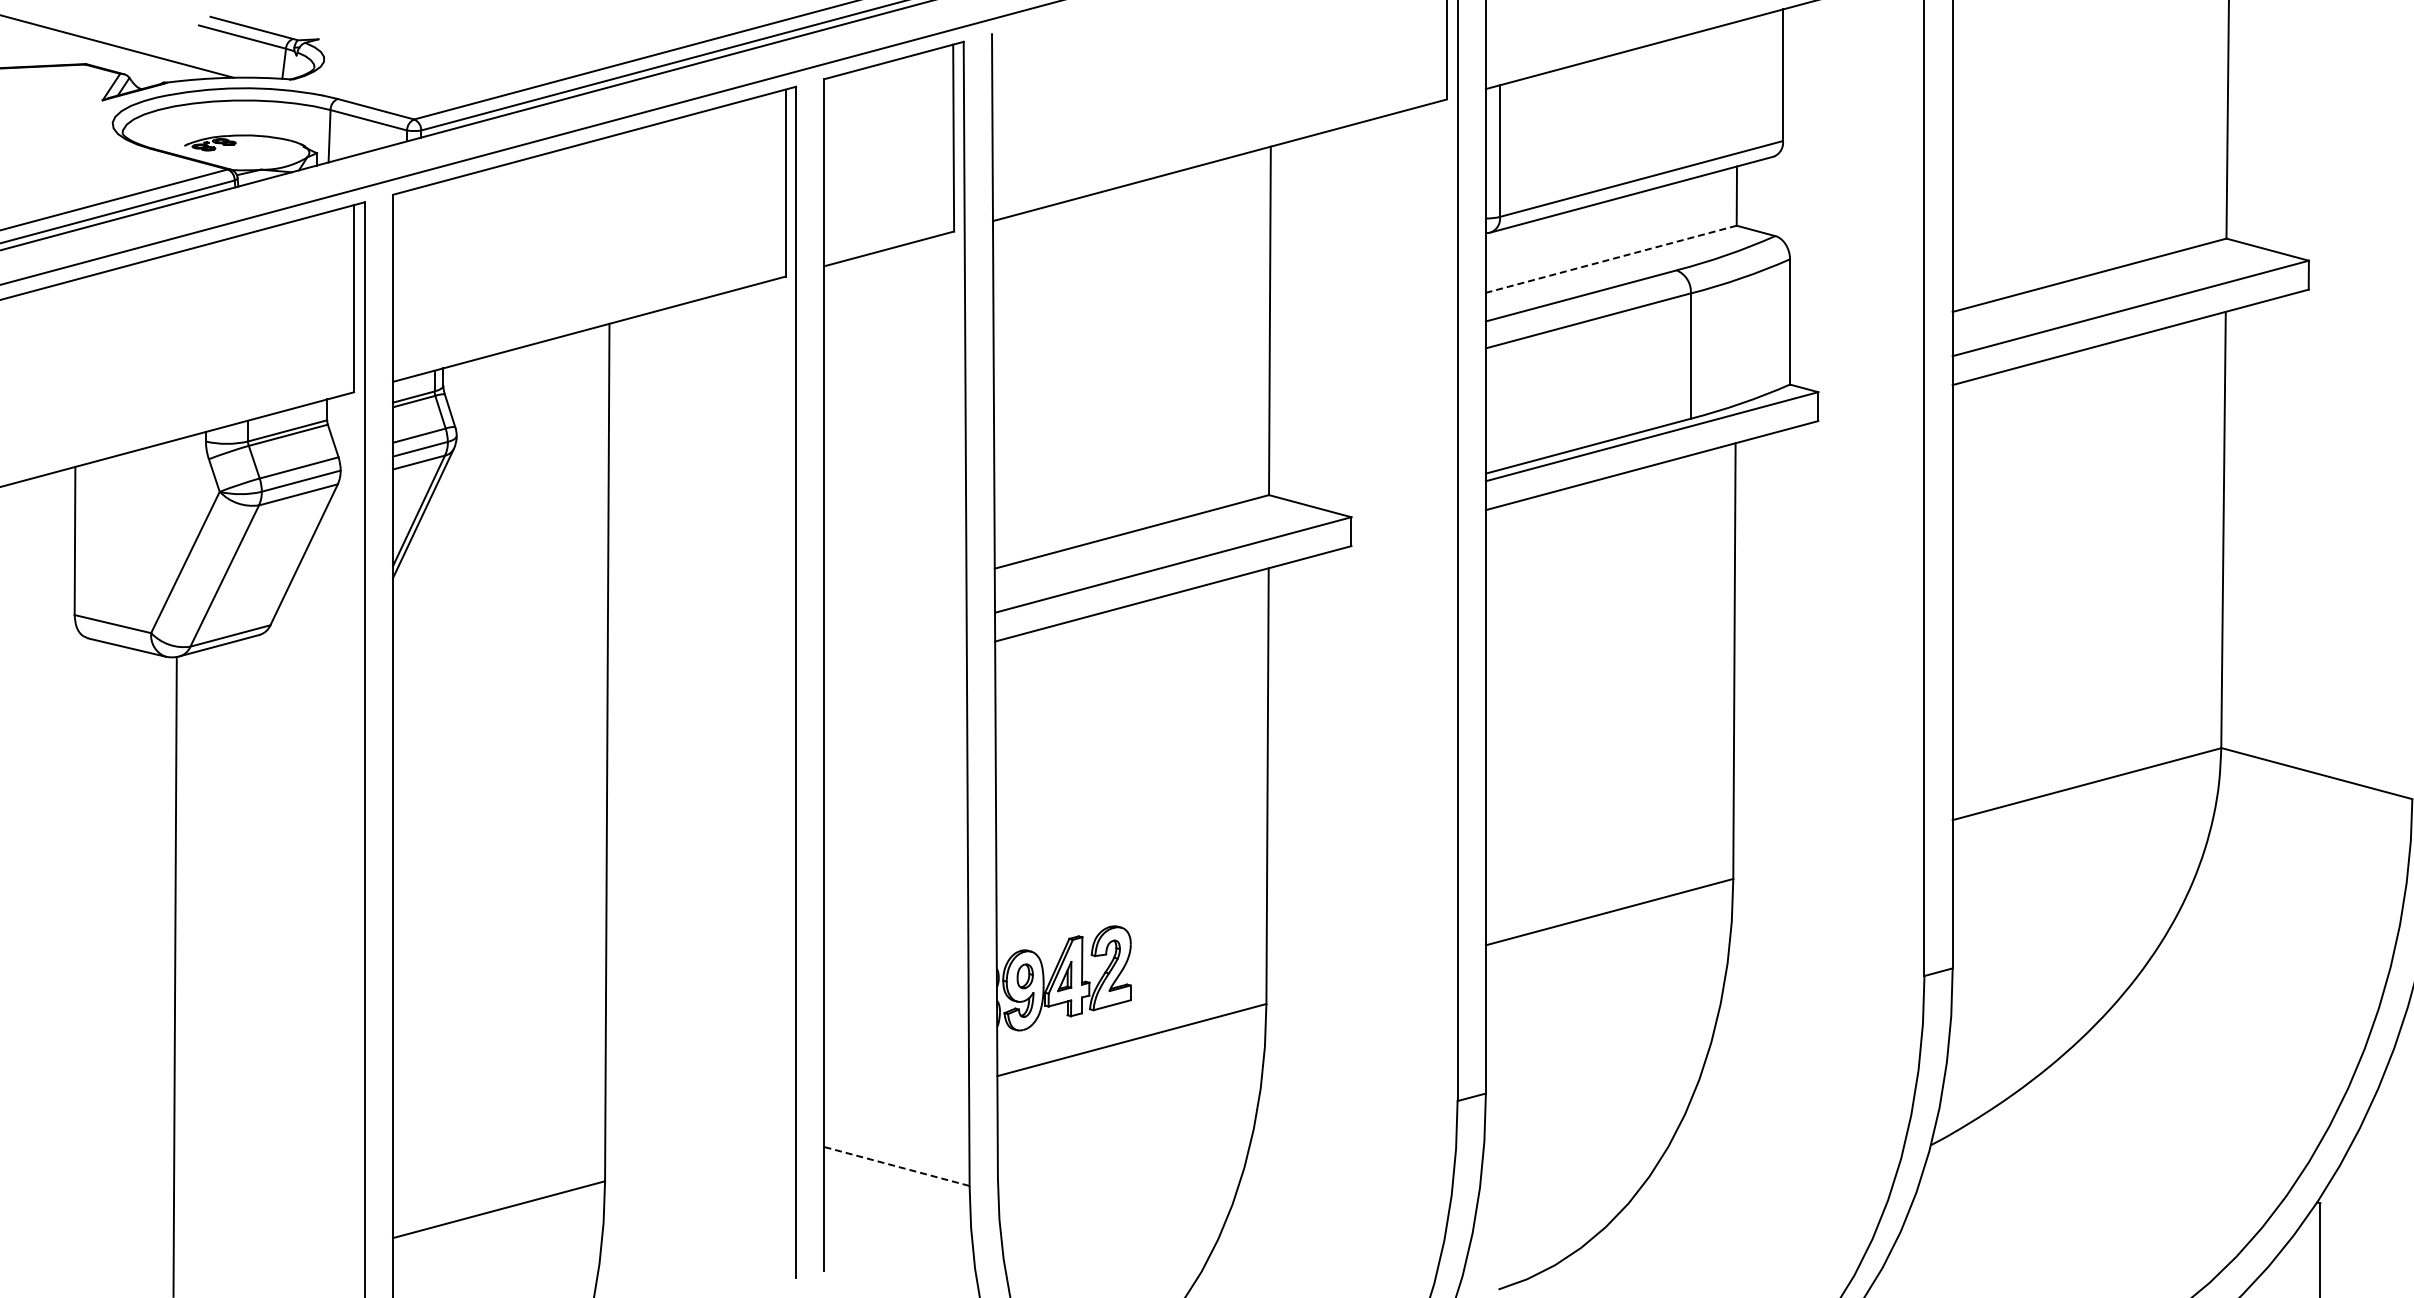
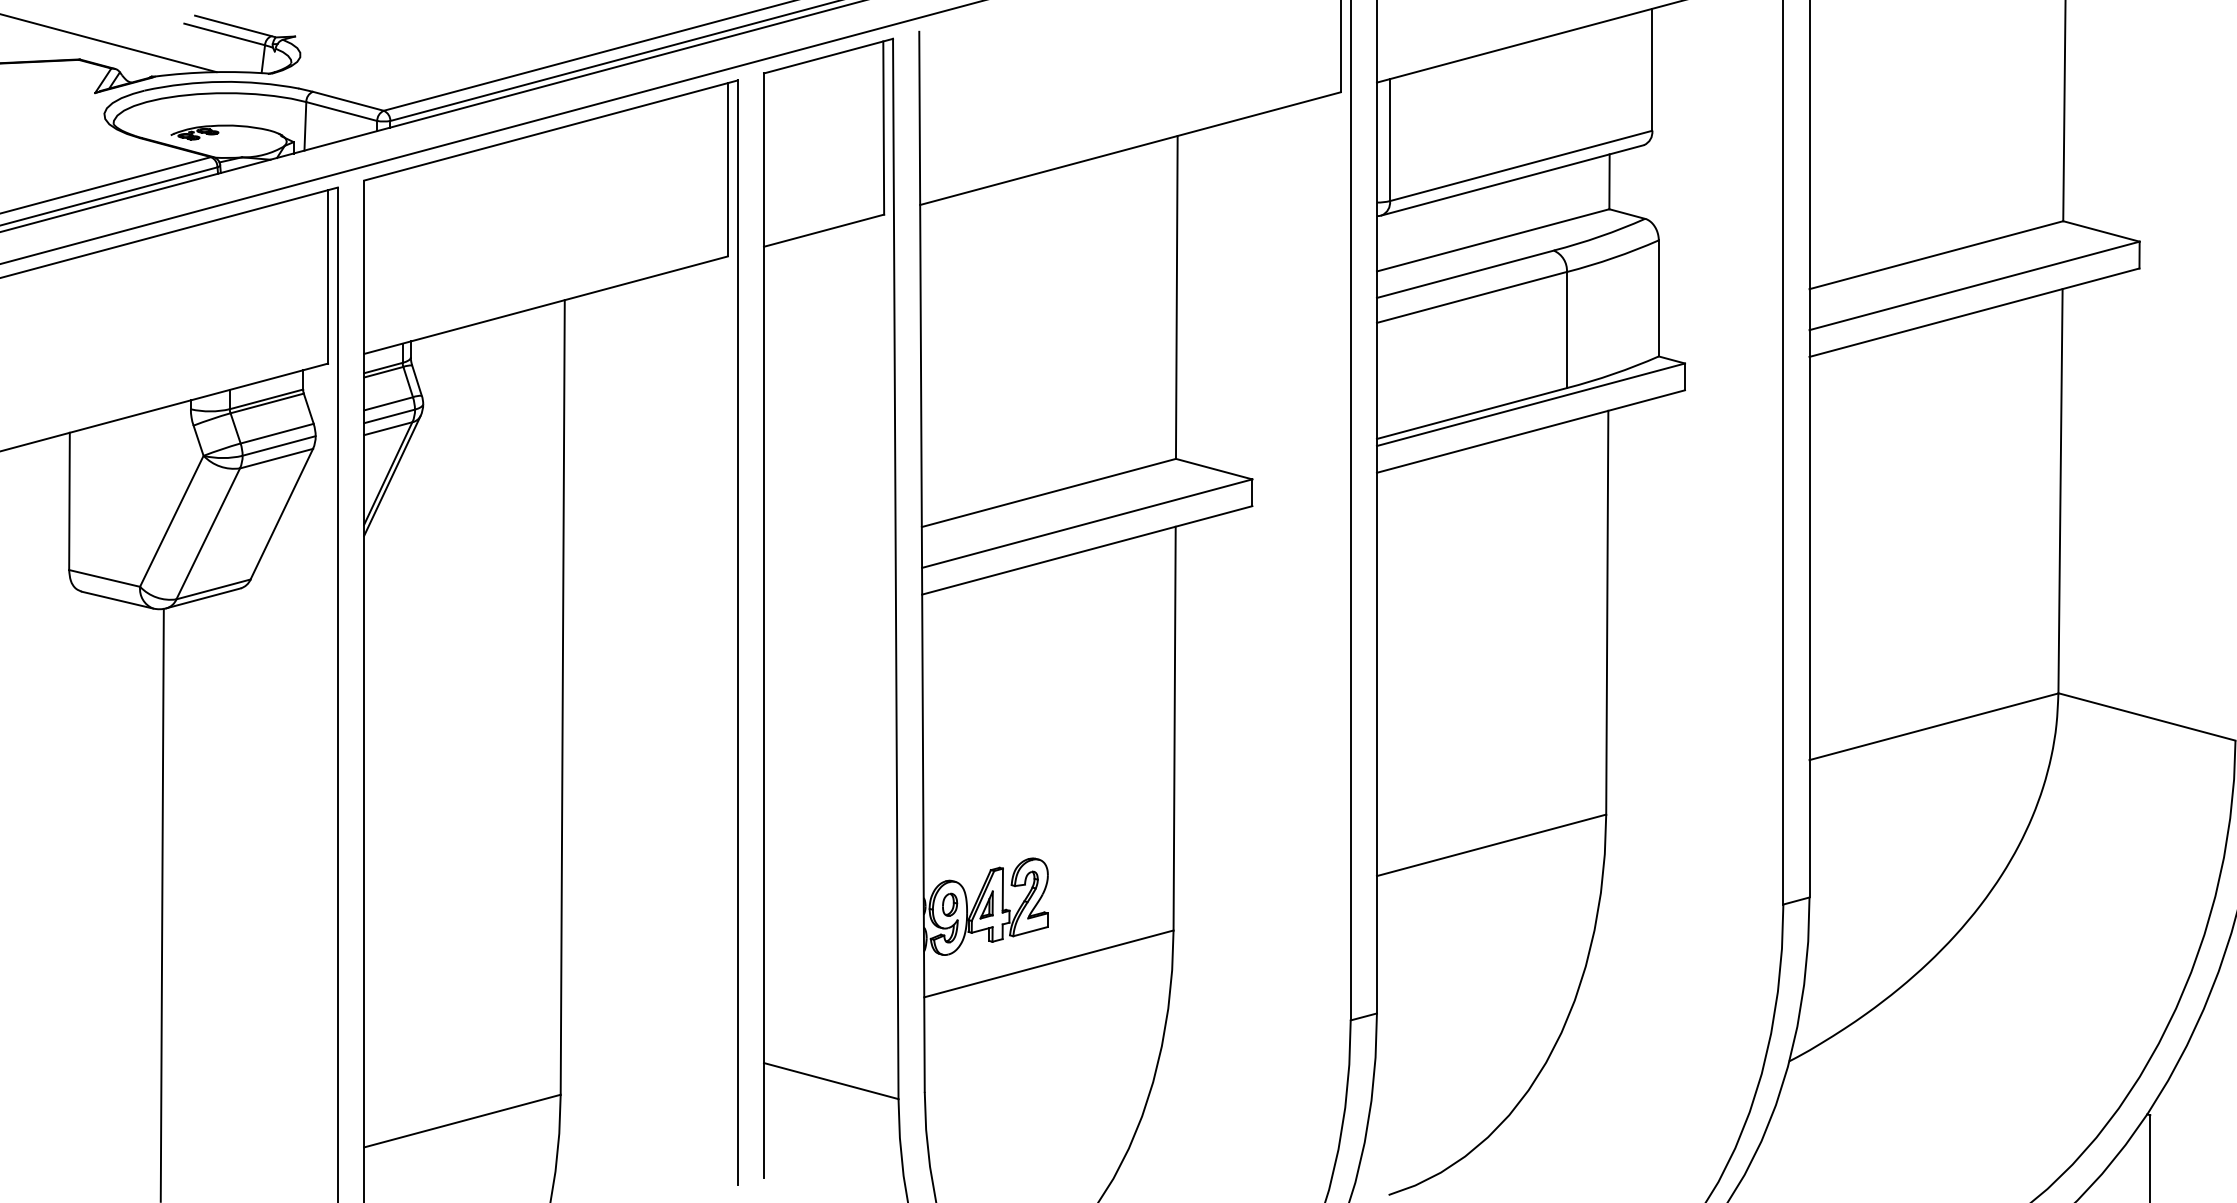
line: (1611, 259) -> (1493, 240), dashed -> solid
line: (897, 1166) -> (831, 1081), dashed -> solid

